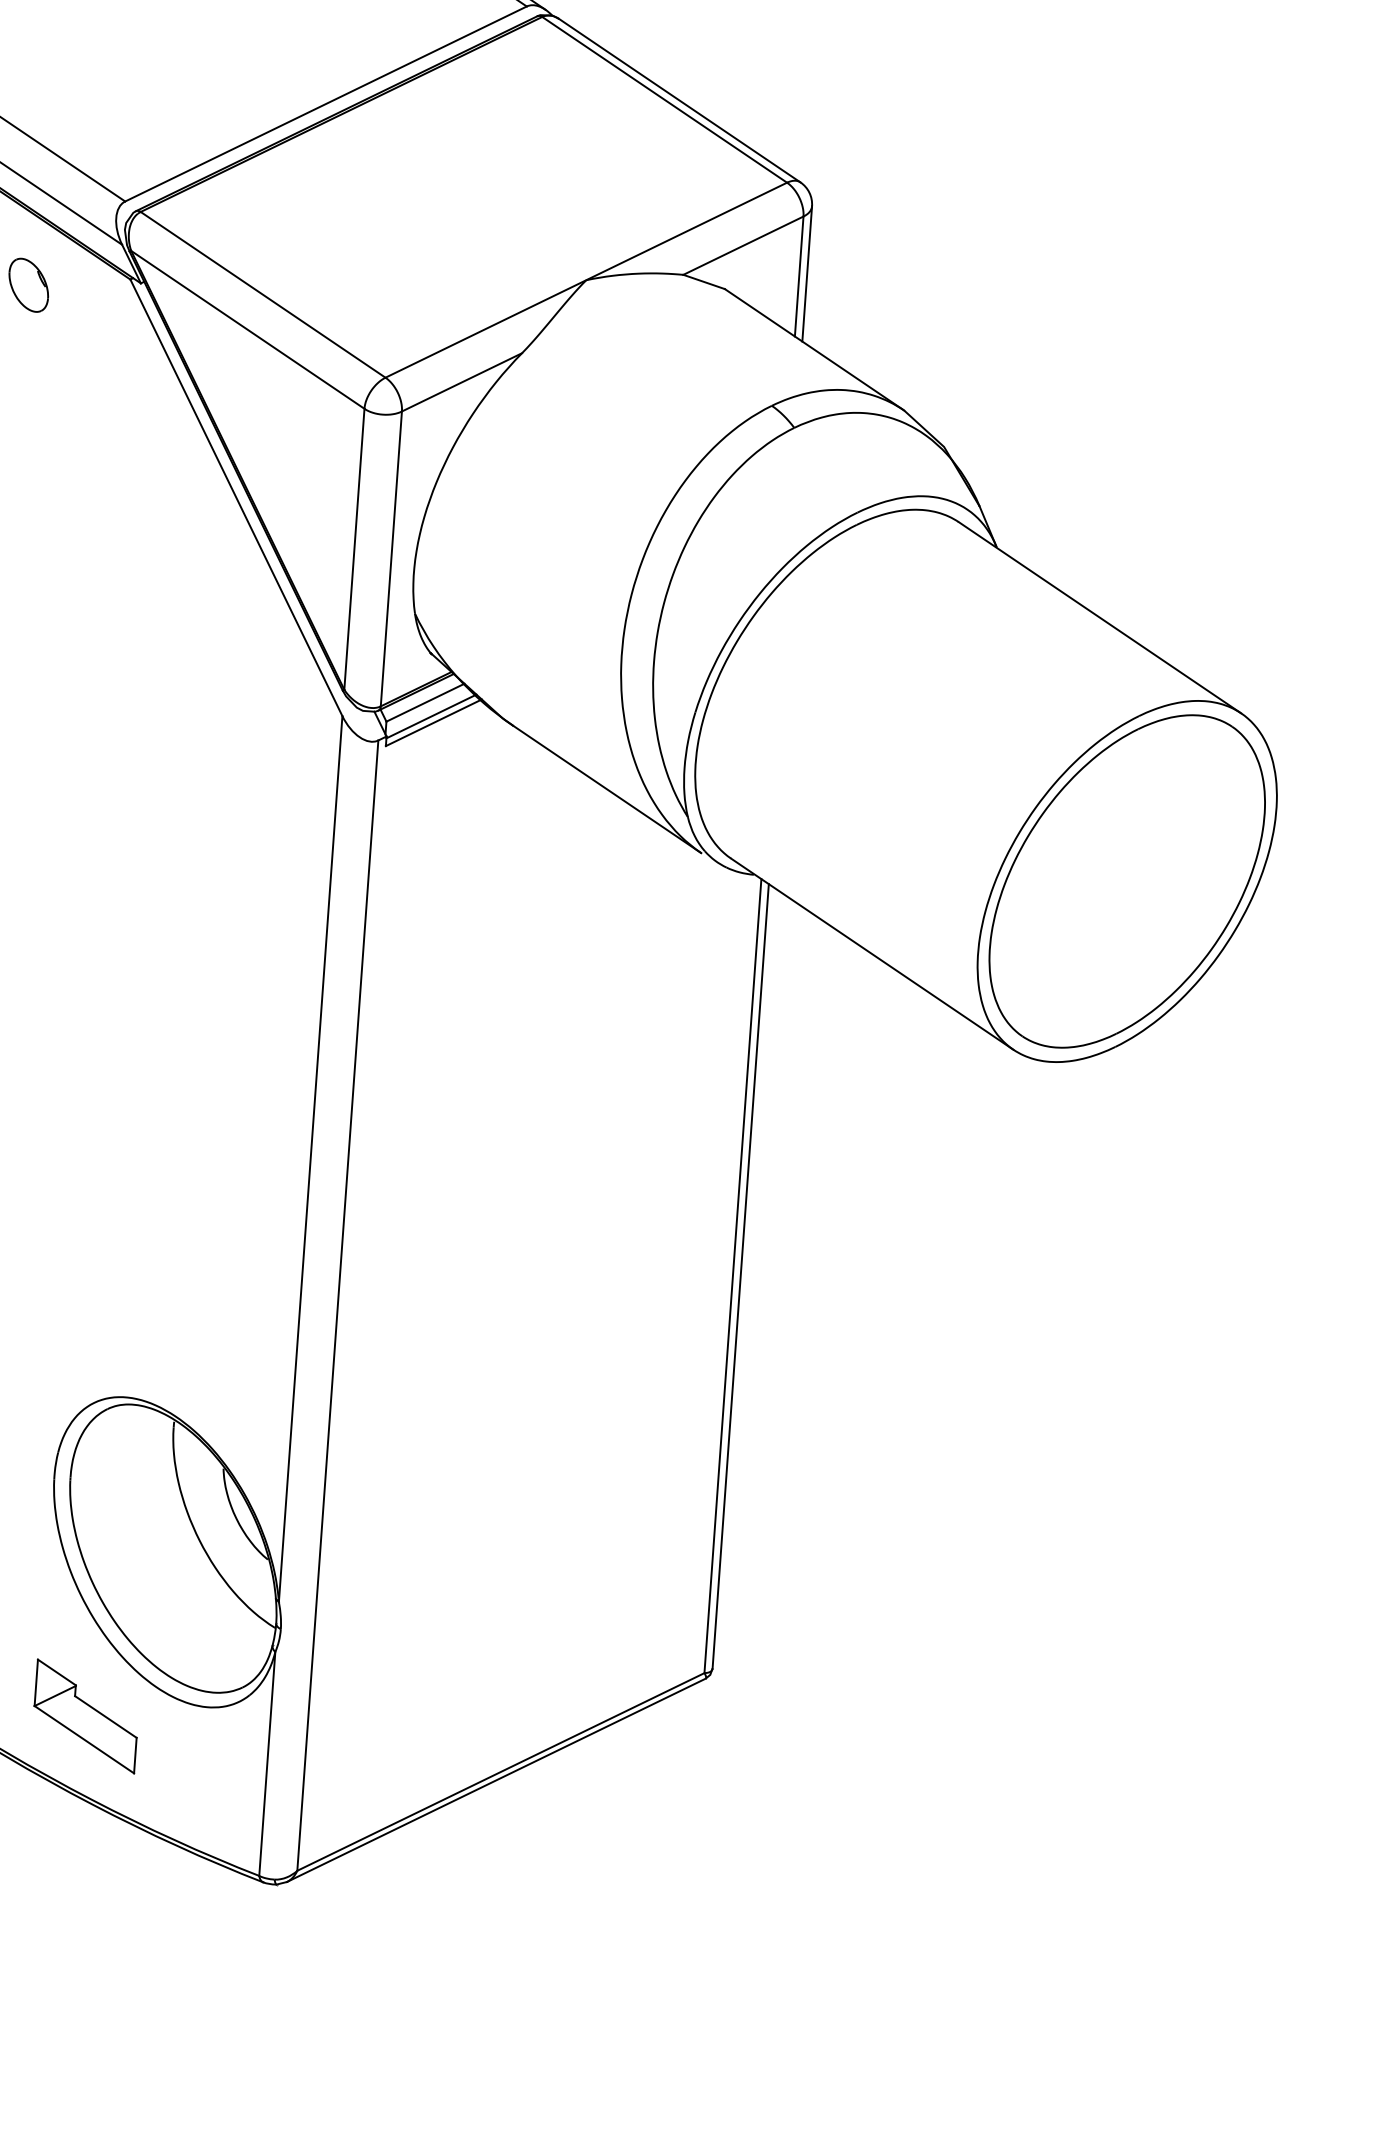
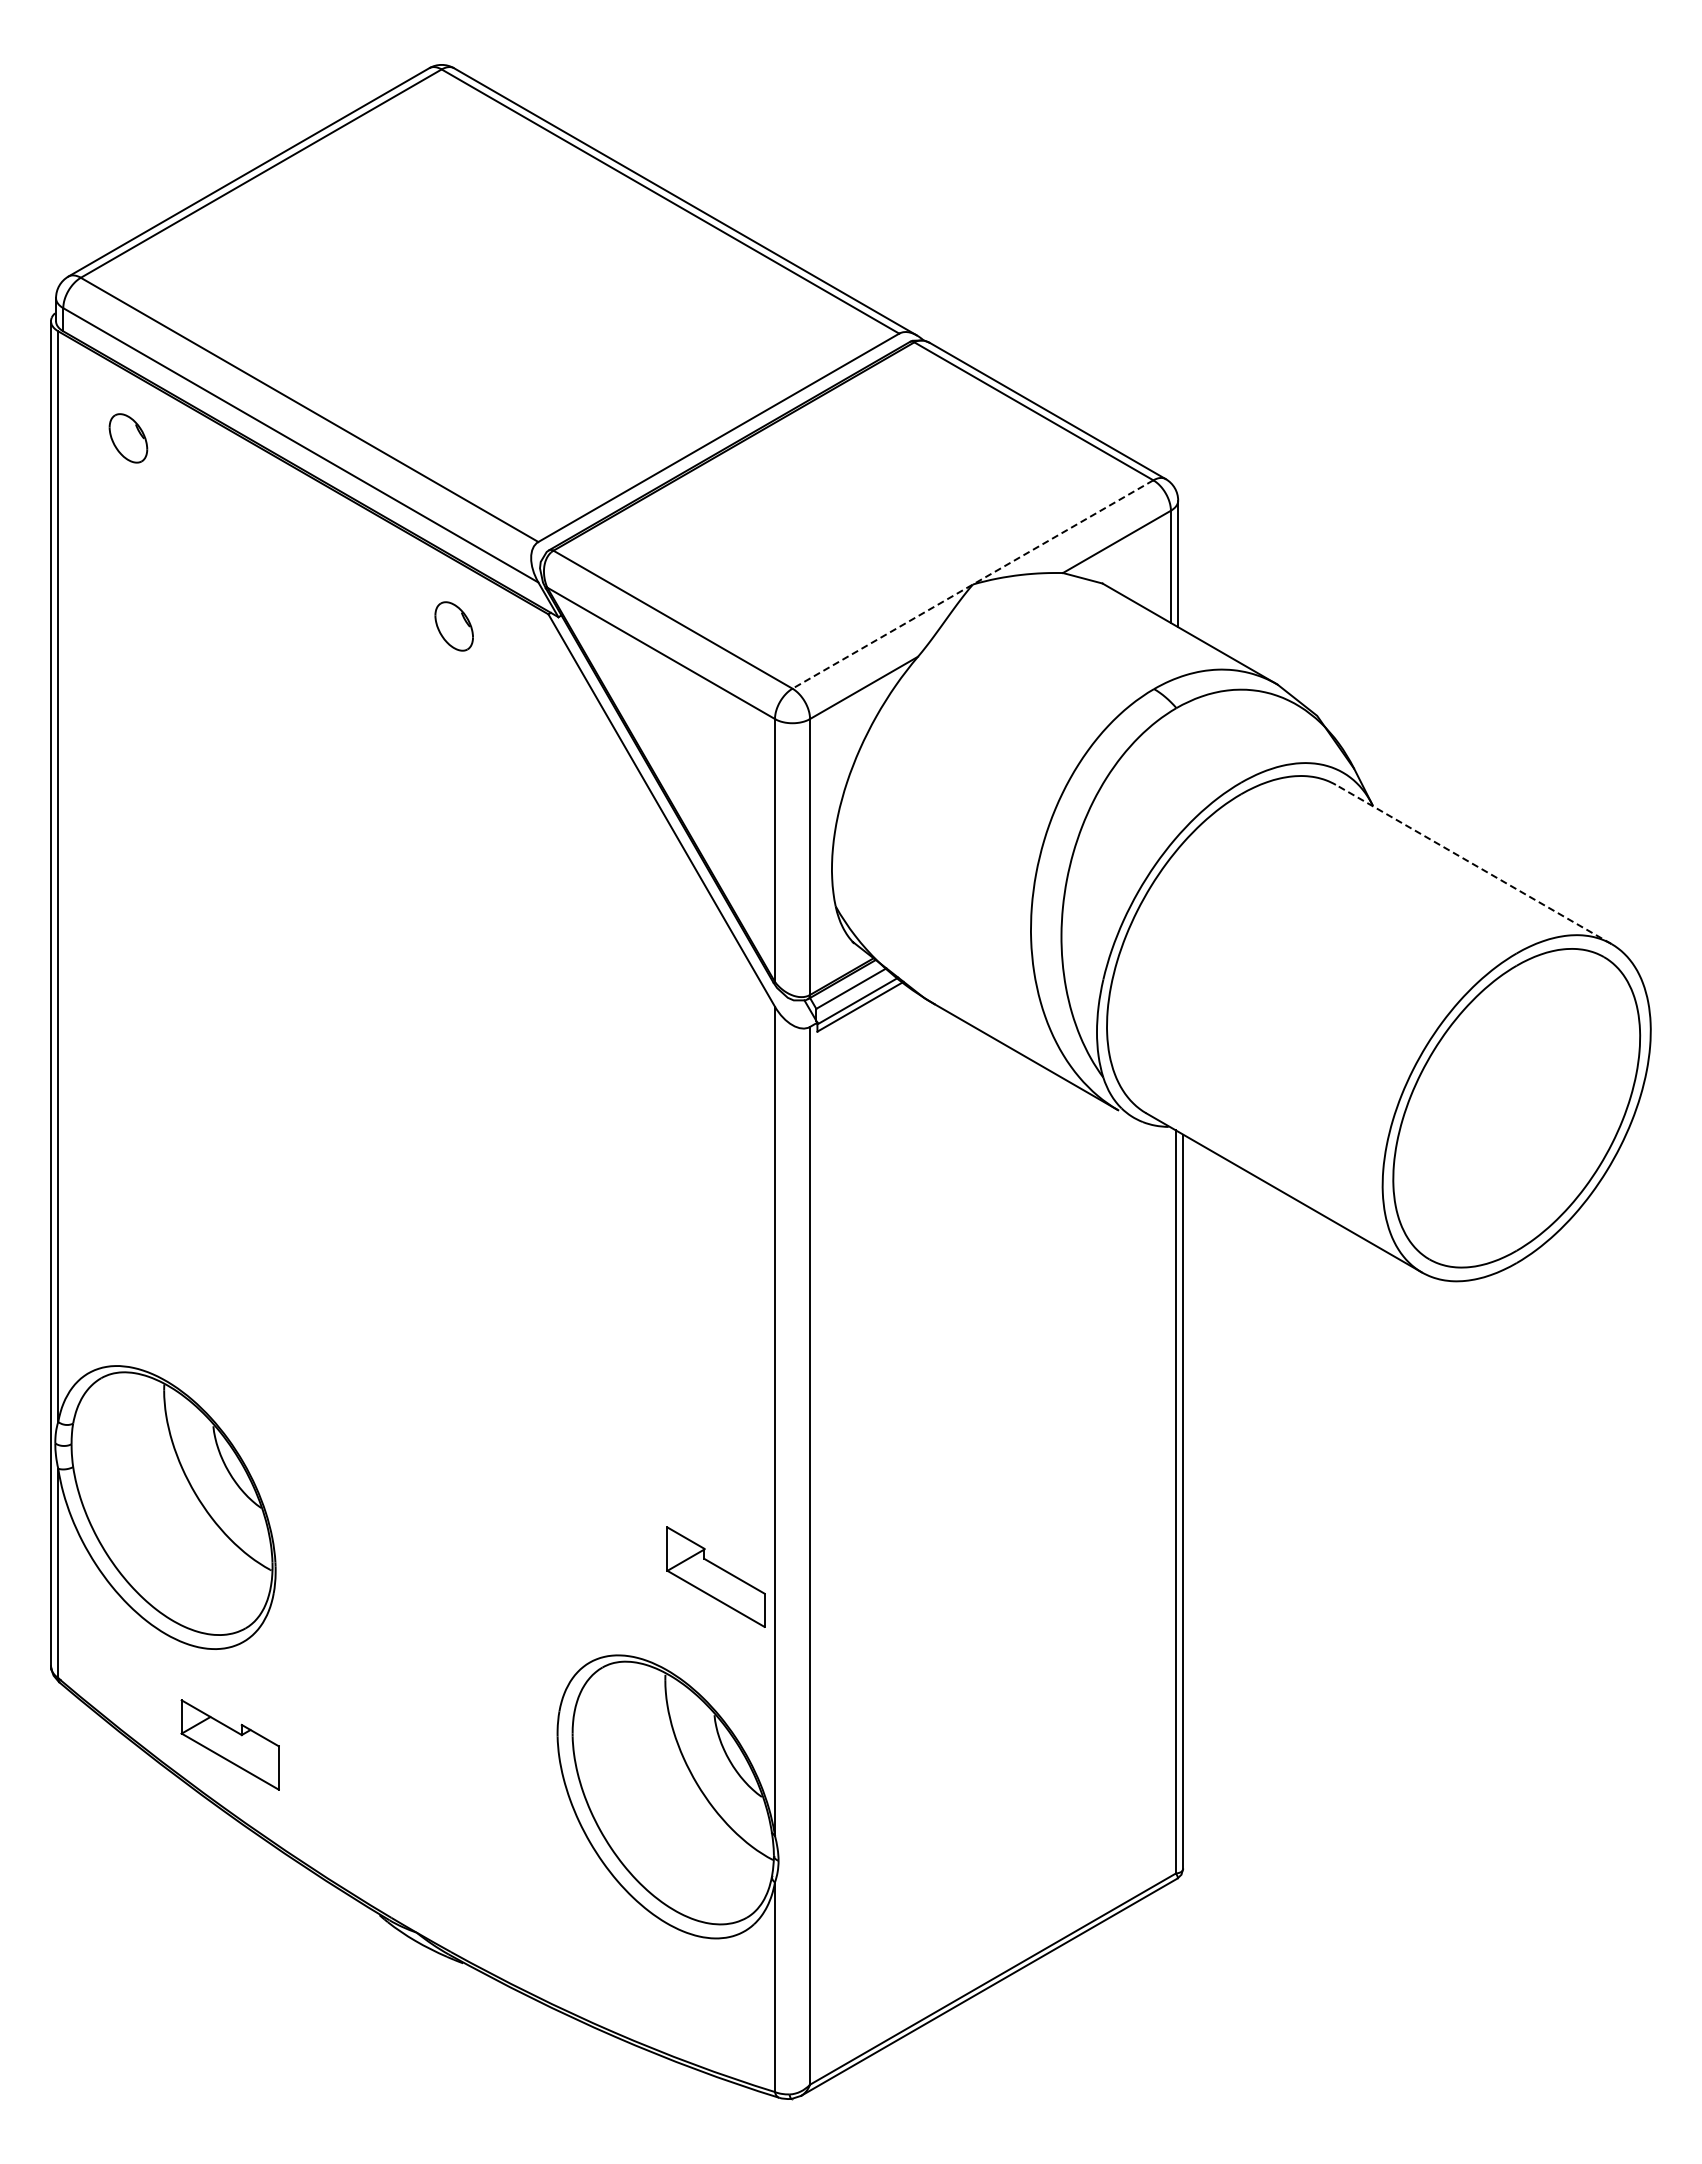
line: (585, 280) -> (972, 584), solid -> dashed
line: (1099, 617) -> (1473, 864), solid -> dashed
part: (85, 1715) -> (715, 1576), moved

